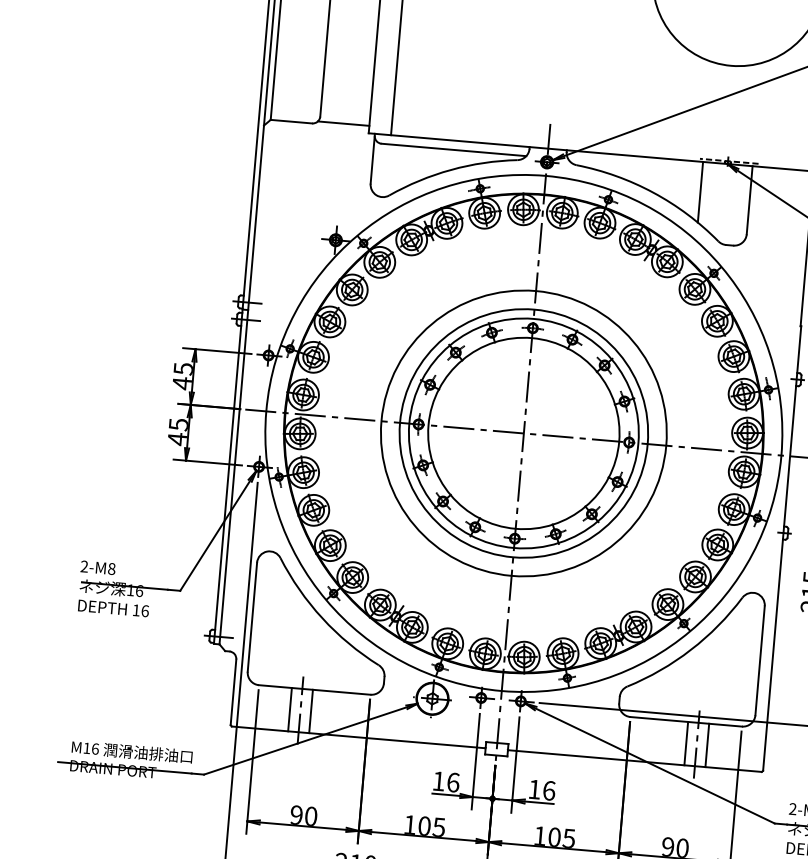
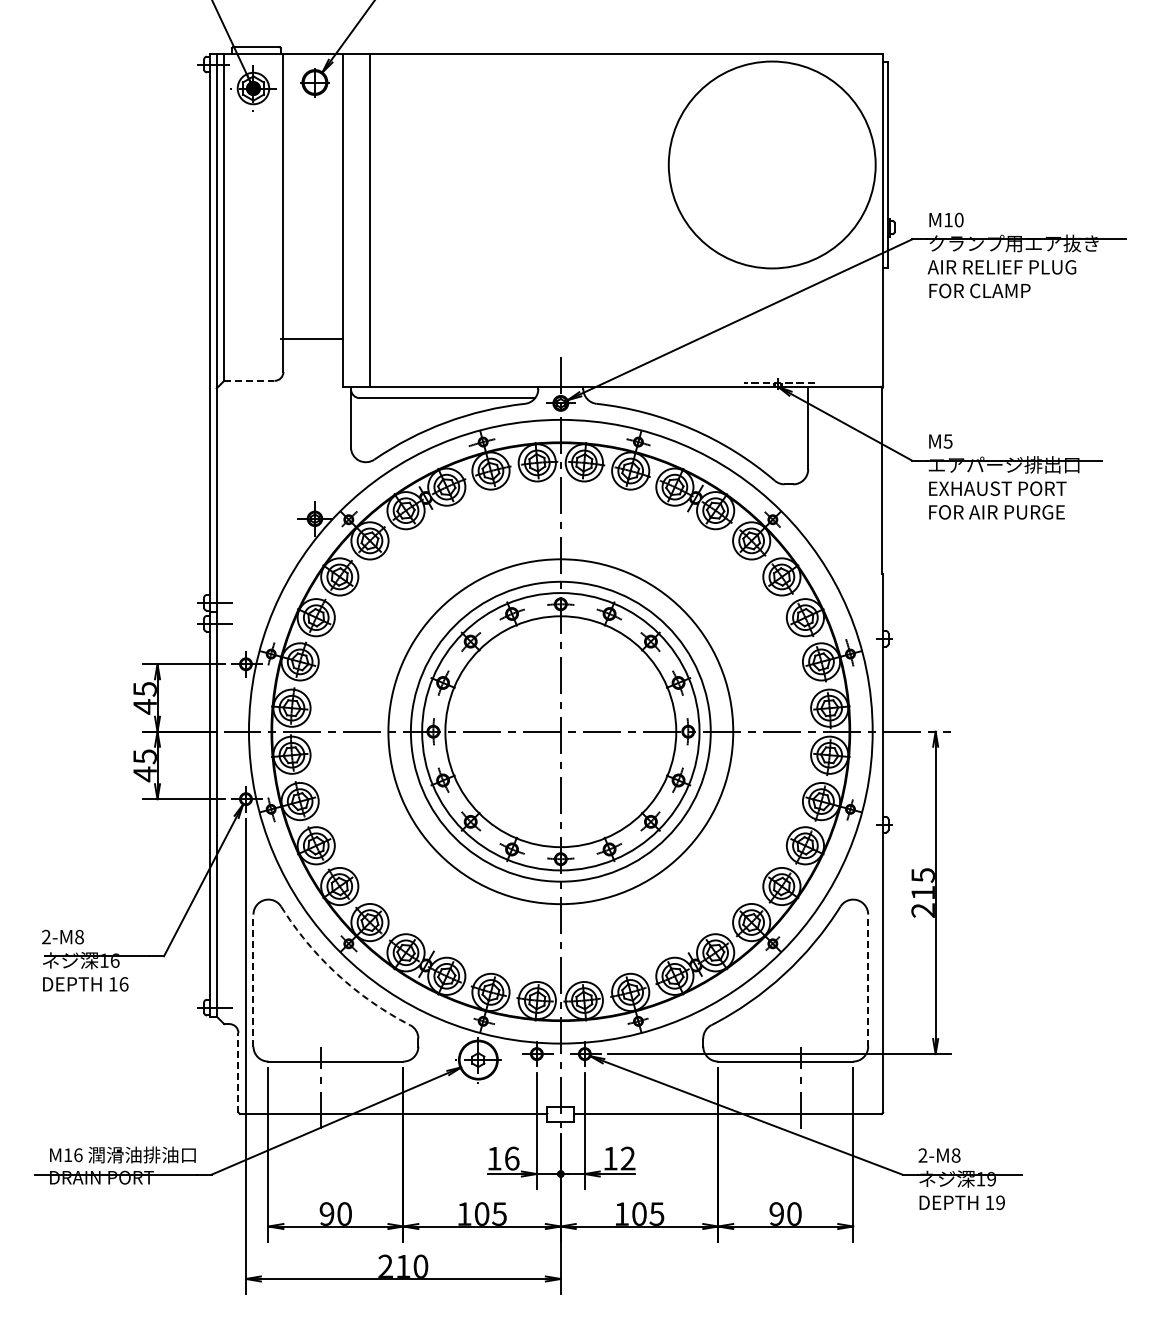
line: (291, 121) -> (249, 380), solid -> dashed
line: (343, 123) -> (312, 338), moved
line: (700, 192) -> (748, 423), removed
line: (252, 617) -> (253, 980), solid -> dashed
arc: (322, 618) -> (337, 974), solid -> dashed
line: (760, 660) -> (868, 980), solid -> dashed
line: (233, 692) -> (238, 1072), solid -> dashed
line: (290, 709) -> (308, 1087), removed
line: (310, 711) -> (333, 1087), removed
line: (685, 743) -> (787, 1087), removed
line: (707, 745) -> (813, 1087), removed
text: (548, 790) -> (627, 1158), 16 -> 12

